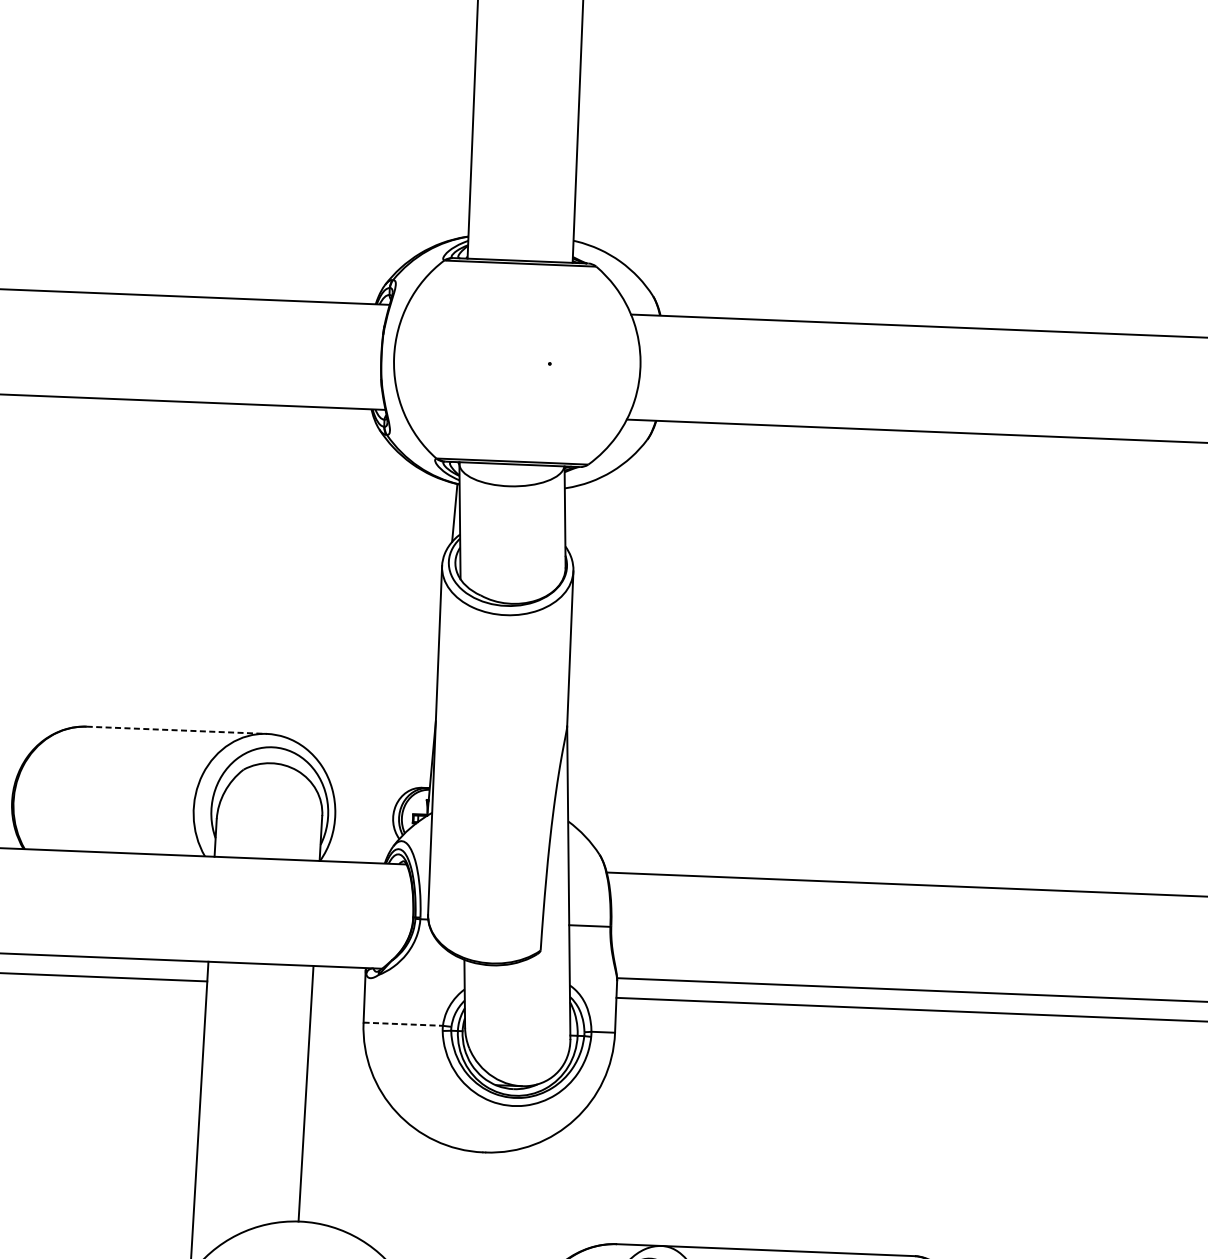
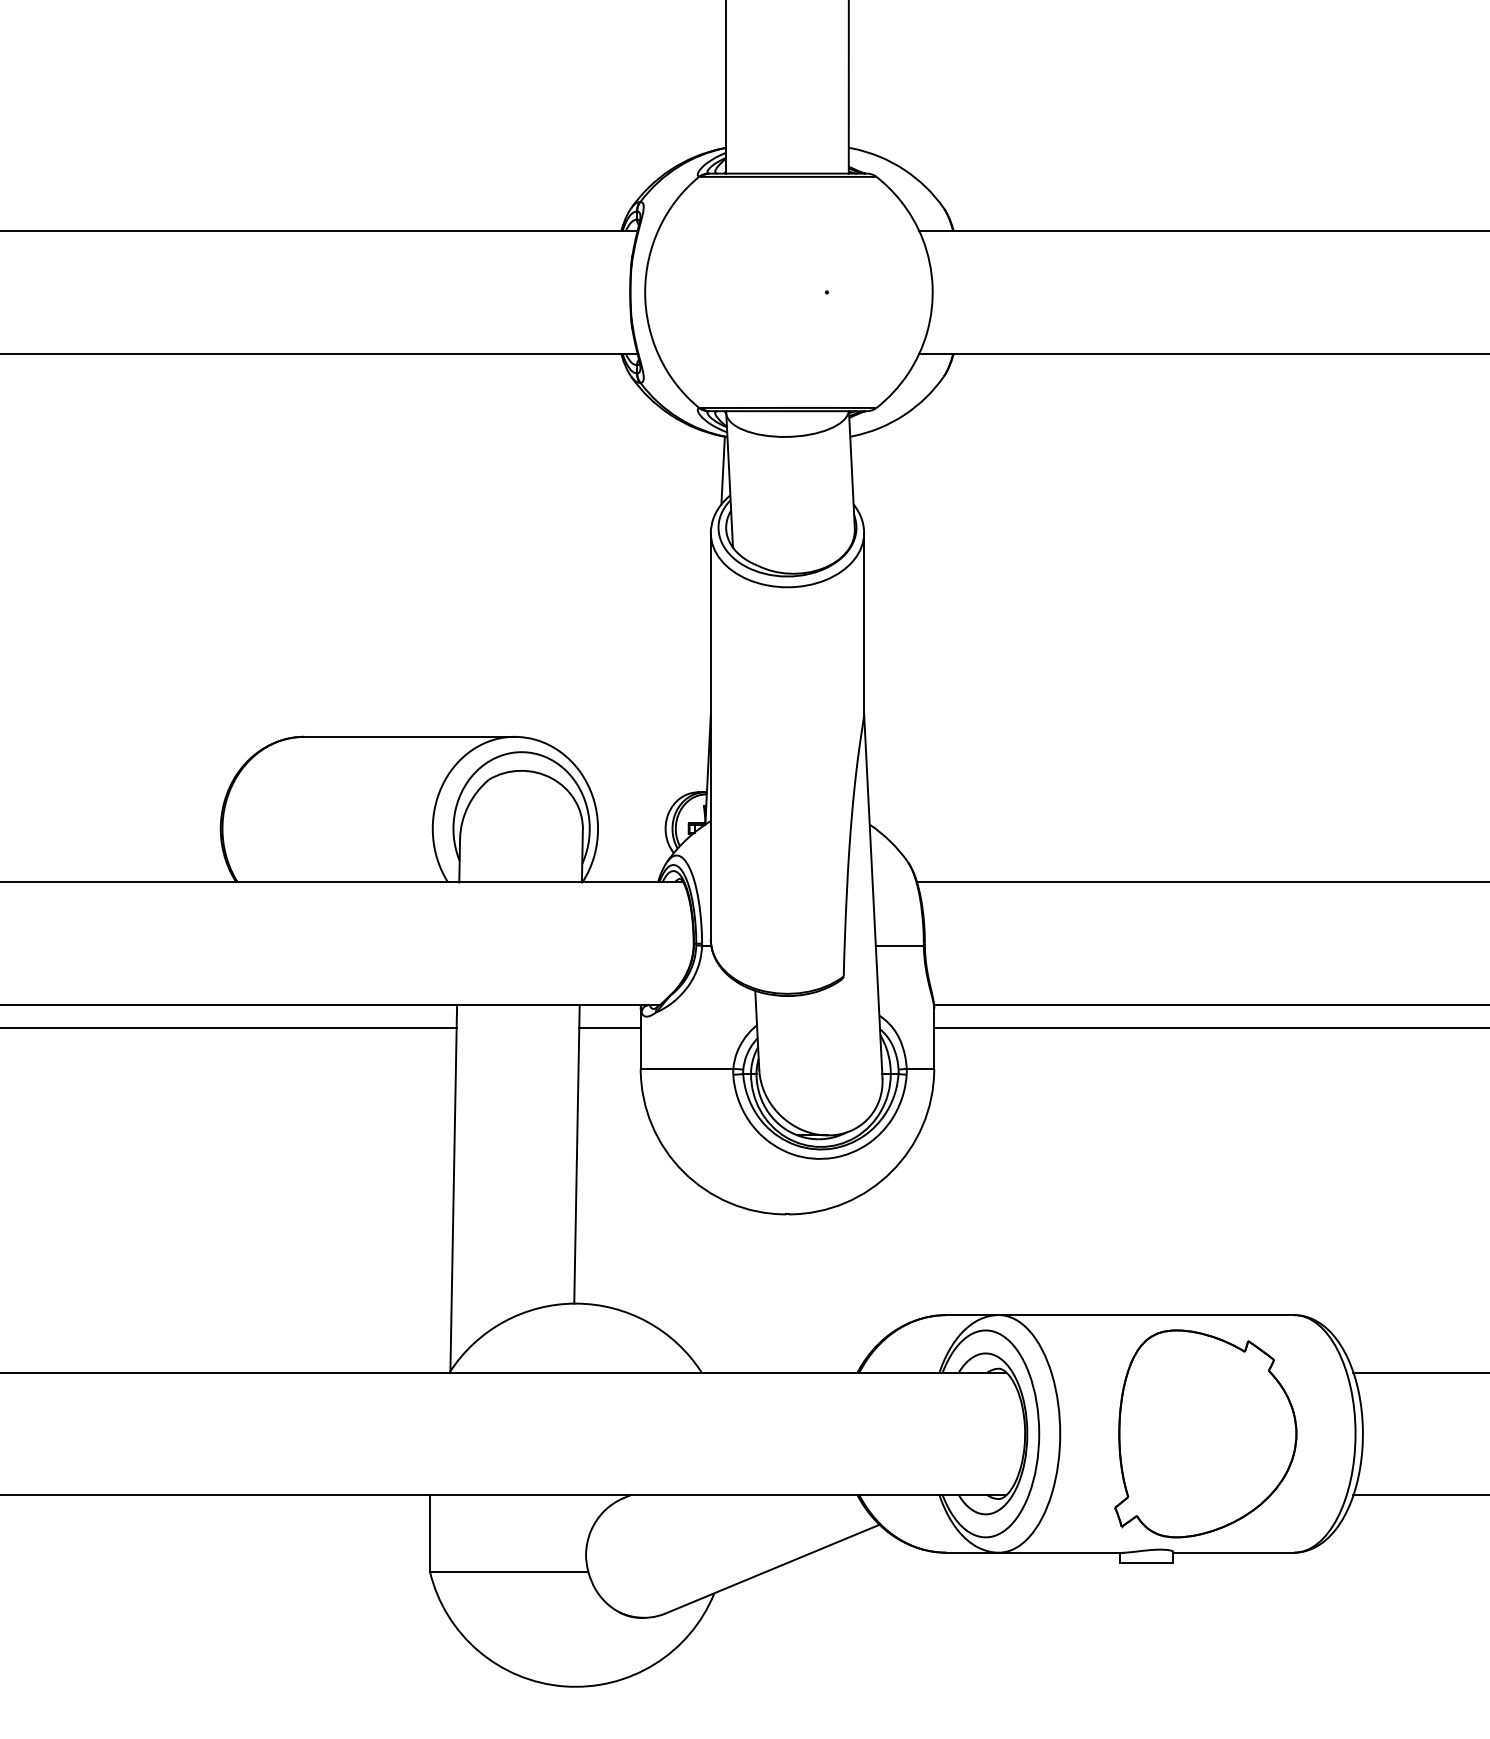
line: (176, 730) -> (409, 736), dashed -> solid
line: (338, 987) -> (609, 1028), added
line: (403, 1024) -> (687, 1068), dashed -> solid

